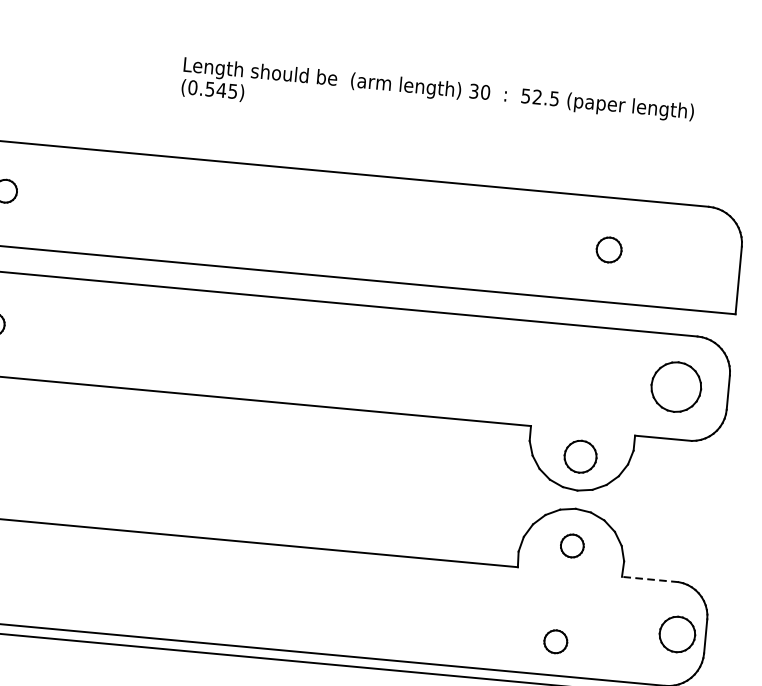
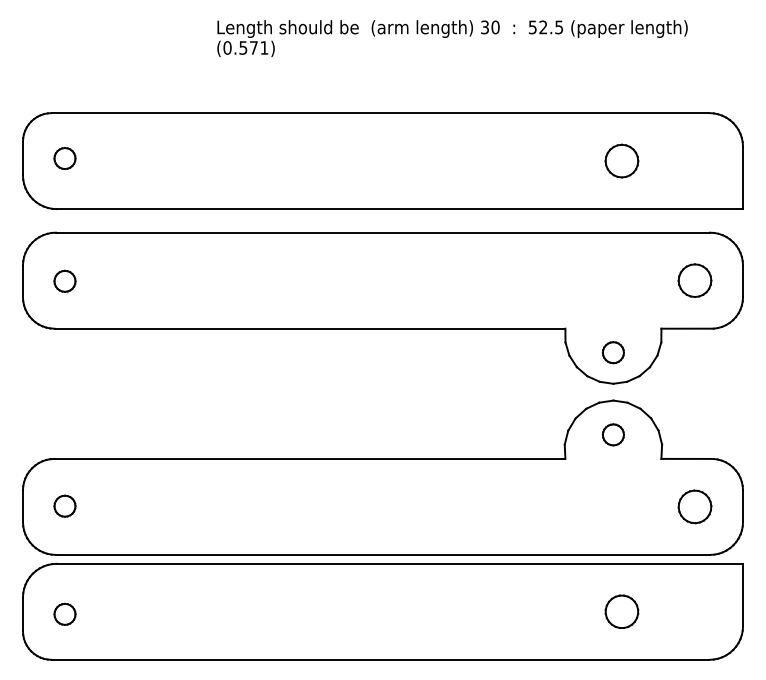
text: (226, 90) -> (258, 47), (0.545) -> (0.571)
part: (608, 249) -> (621, 160), size x1.43
part: (675, 386) -> (694, 280), size x0.71
part: (580, 456) -> (613, 352), size x0.71
line: (650, 579) -> (687, 458), dashed -> solid
part: (676, 634) -> (694, 506), moved
part: (555, 641) -> (606, 523), removed

